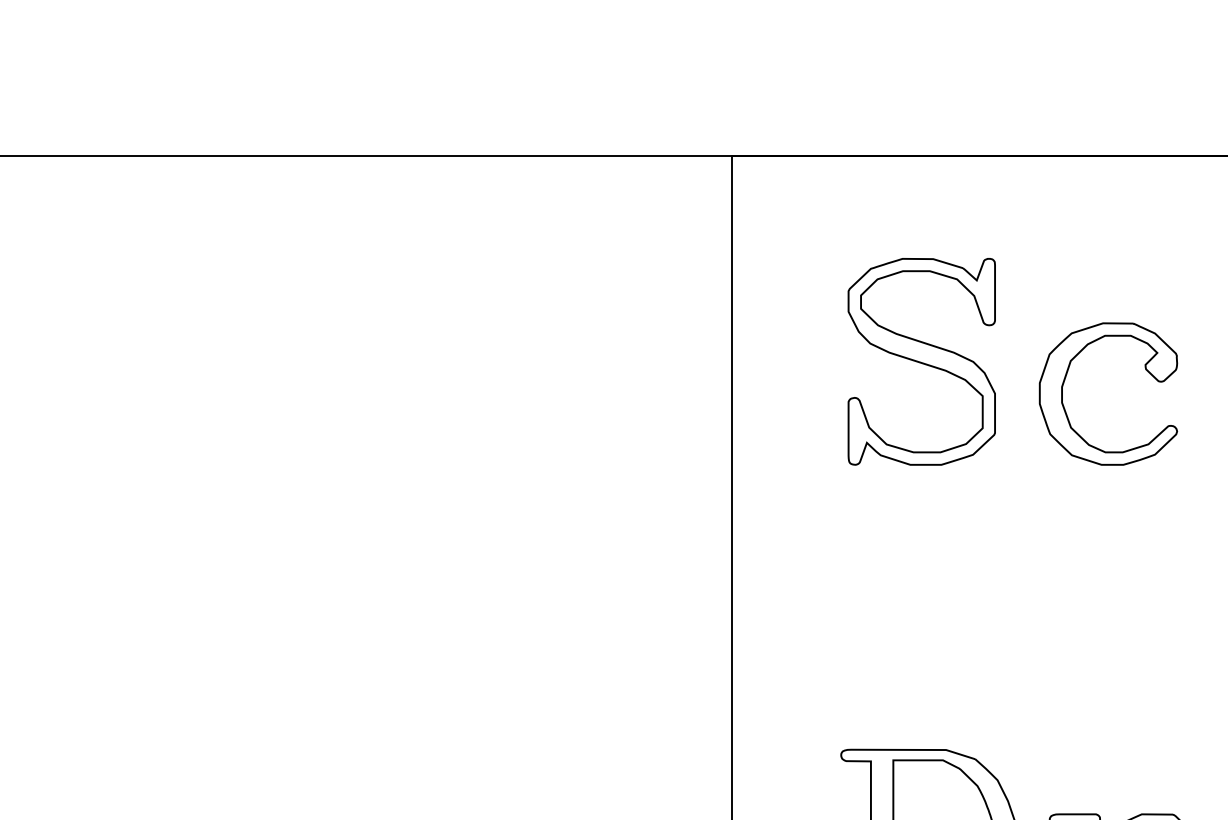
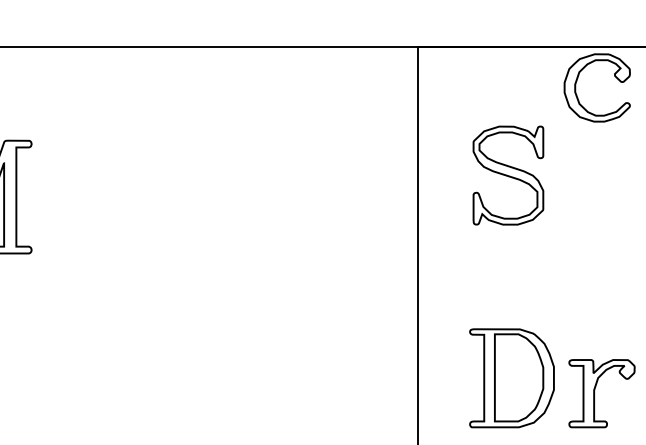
part: (921, 361) -> (508, 175), moved
part: (1066, 380) -> (577, 81), moved

